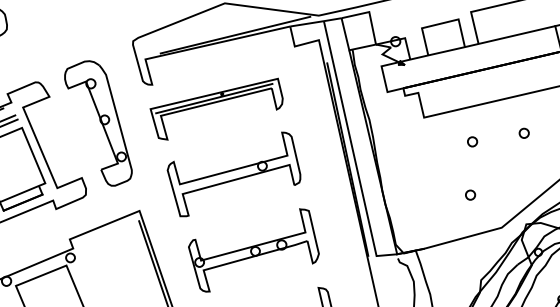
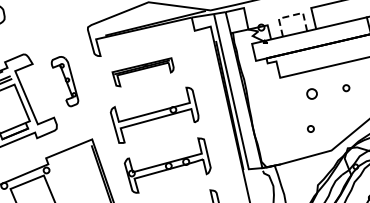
line: (439, 23) -> (290, 15), solid -> dashed
part: (215, 109) -> (142, 72), size x0.7
part: (97, 123) -> (64, 81), size x0.6
part: (472, 141) -> (312, 93), size x1.6

